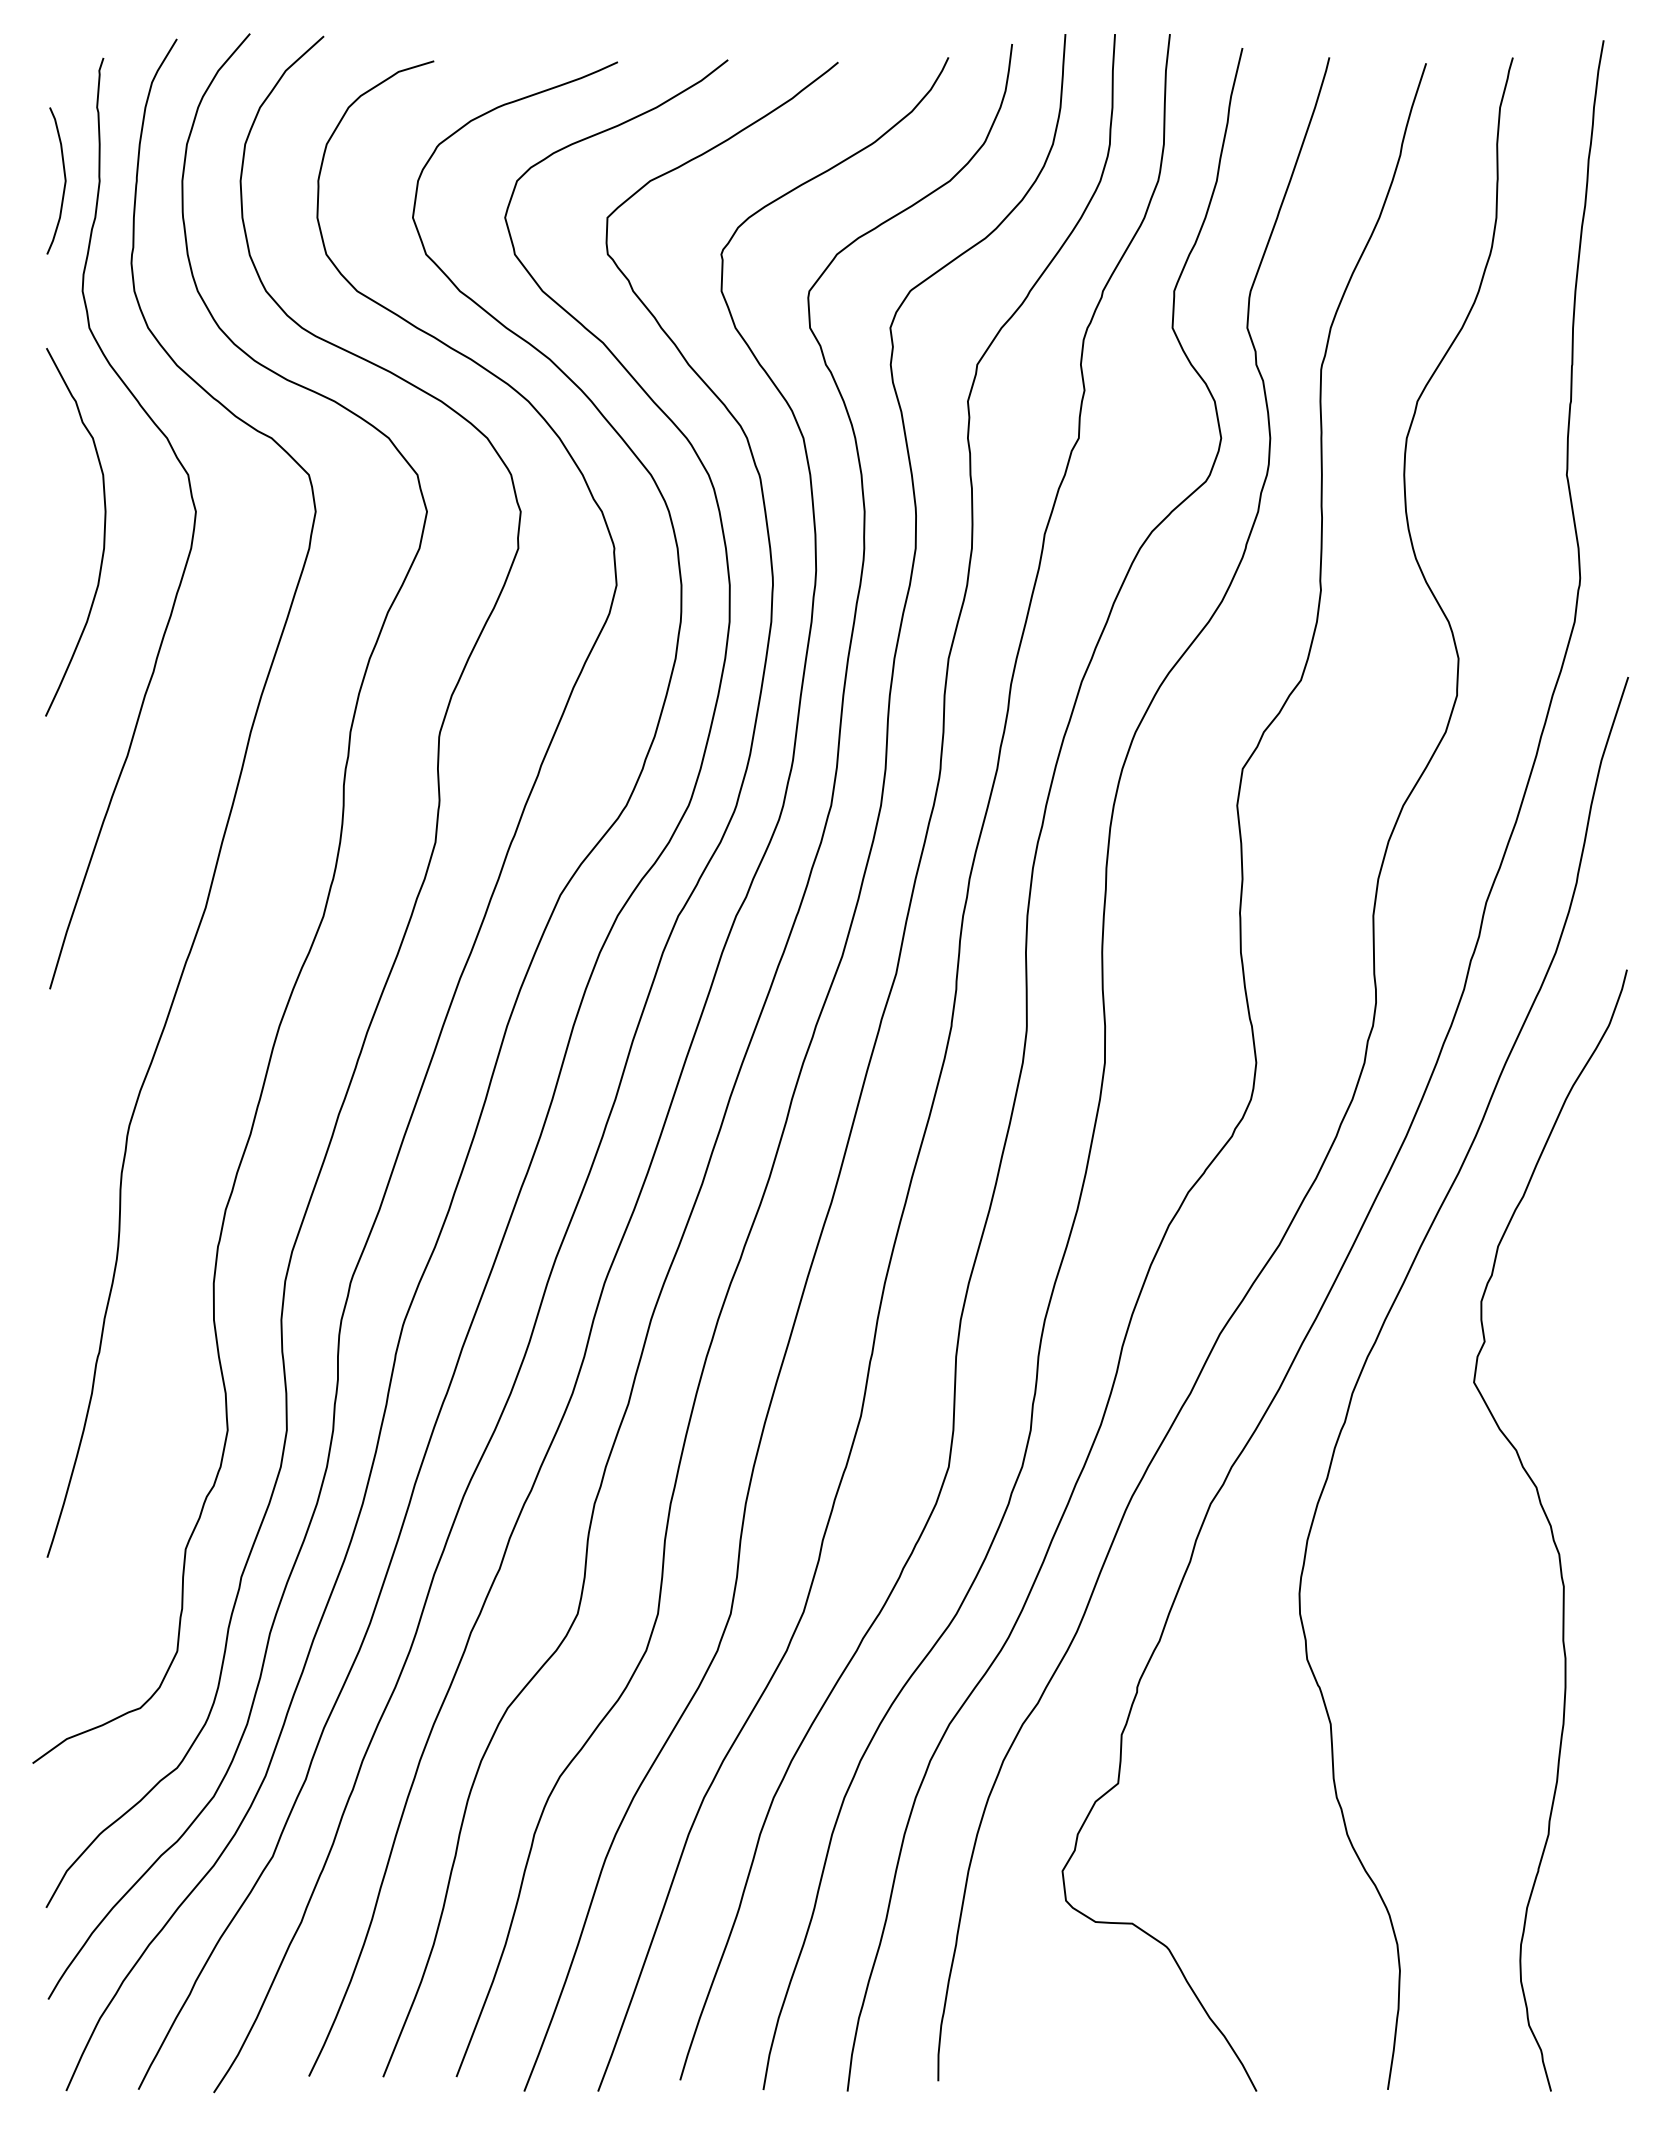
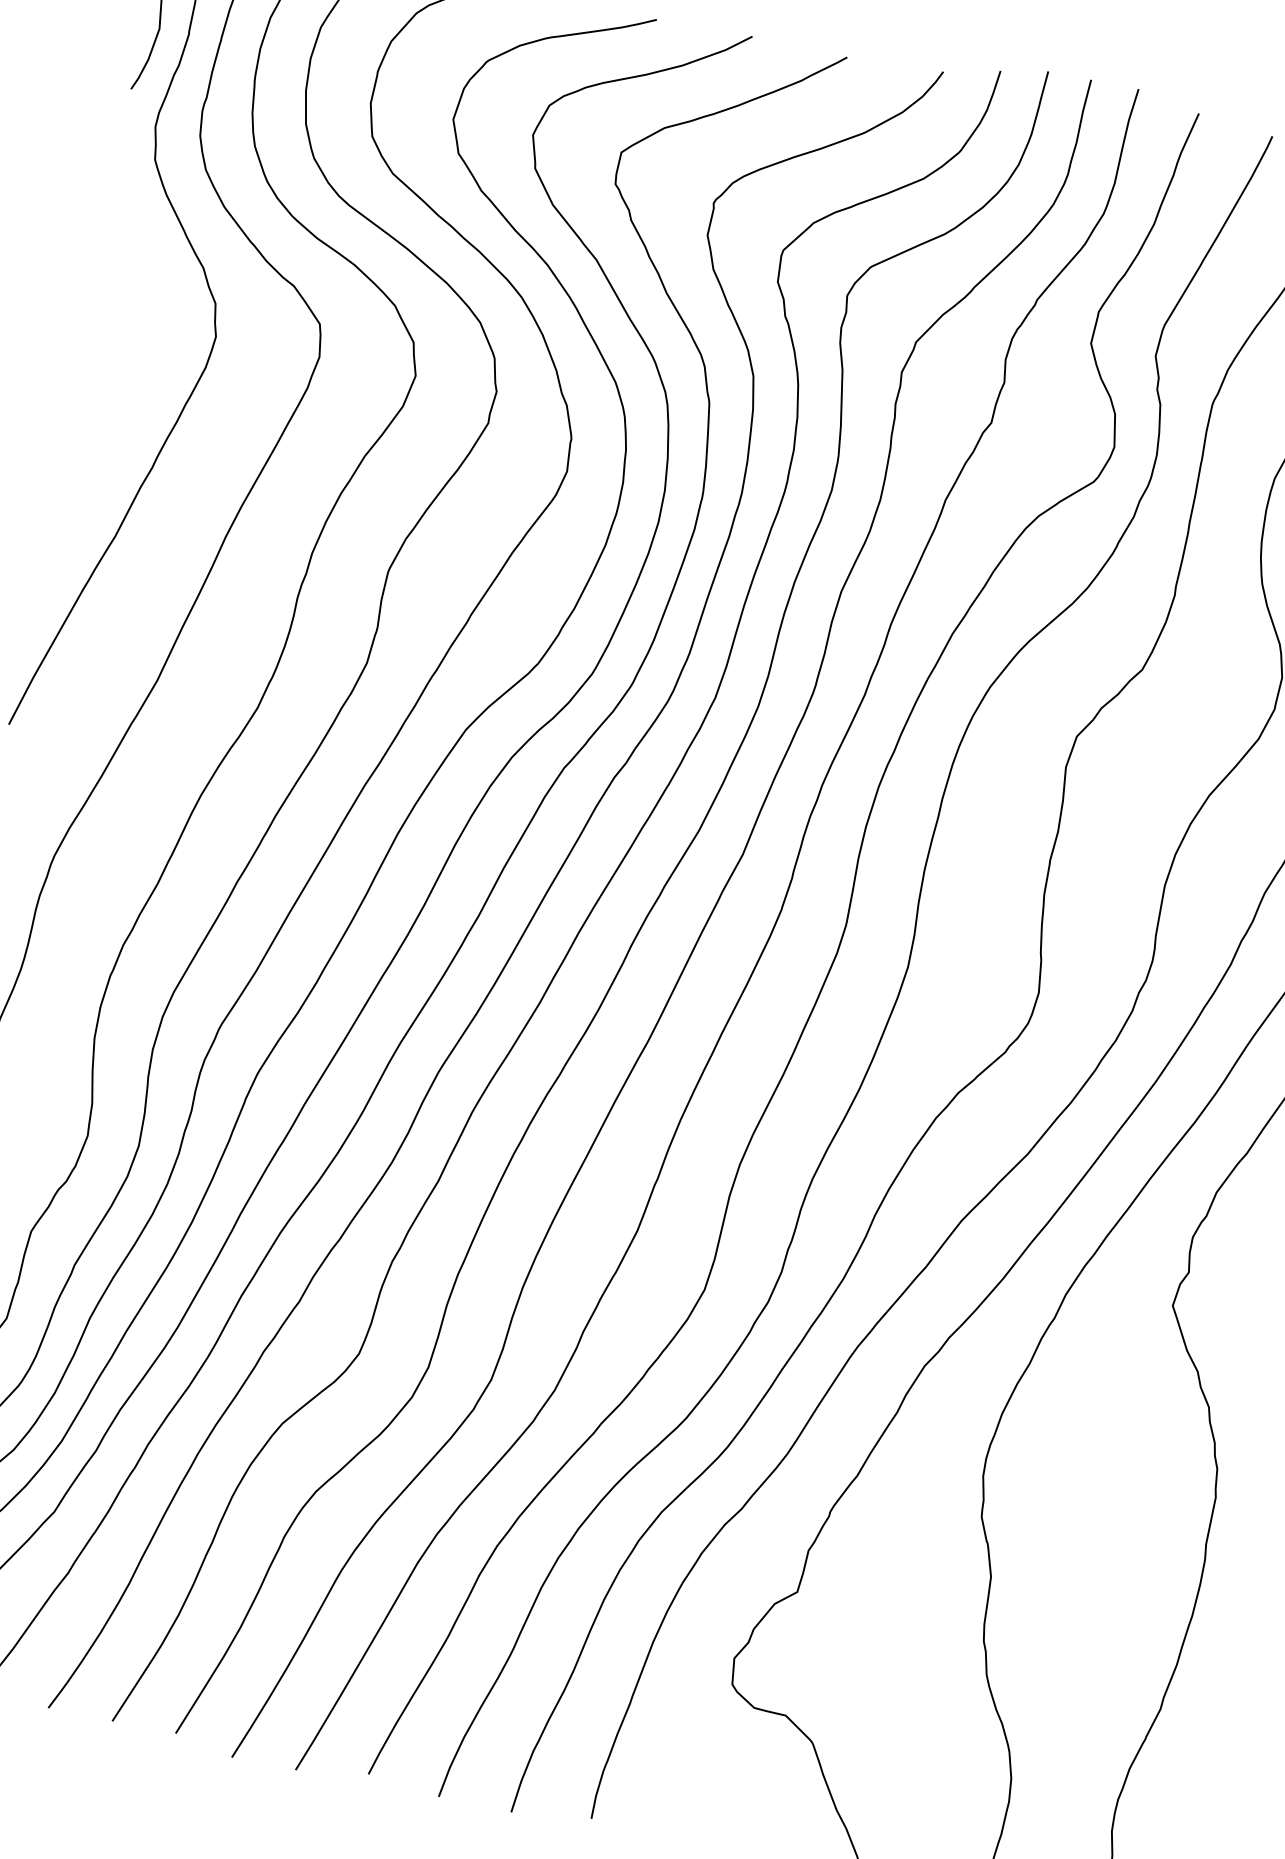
curve: (103, 532) -> (132, 339), removed

